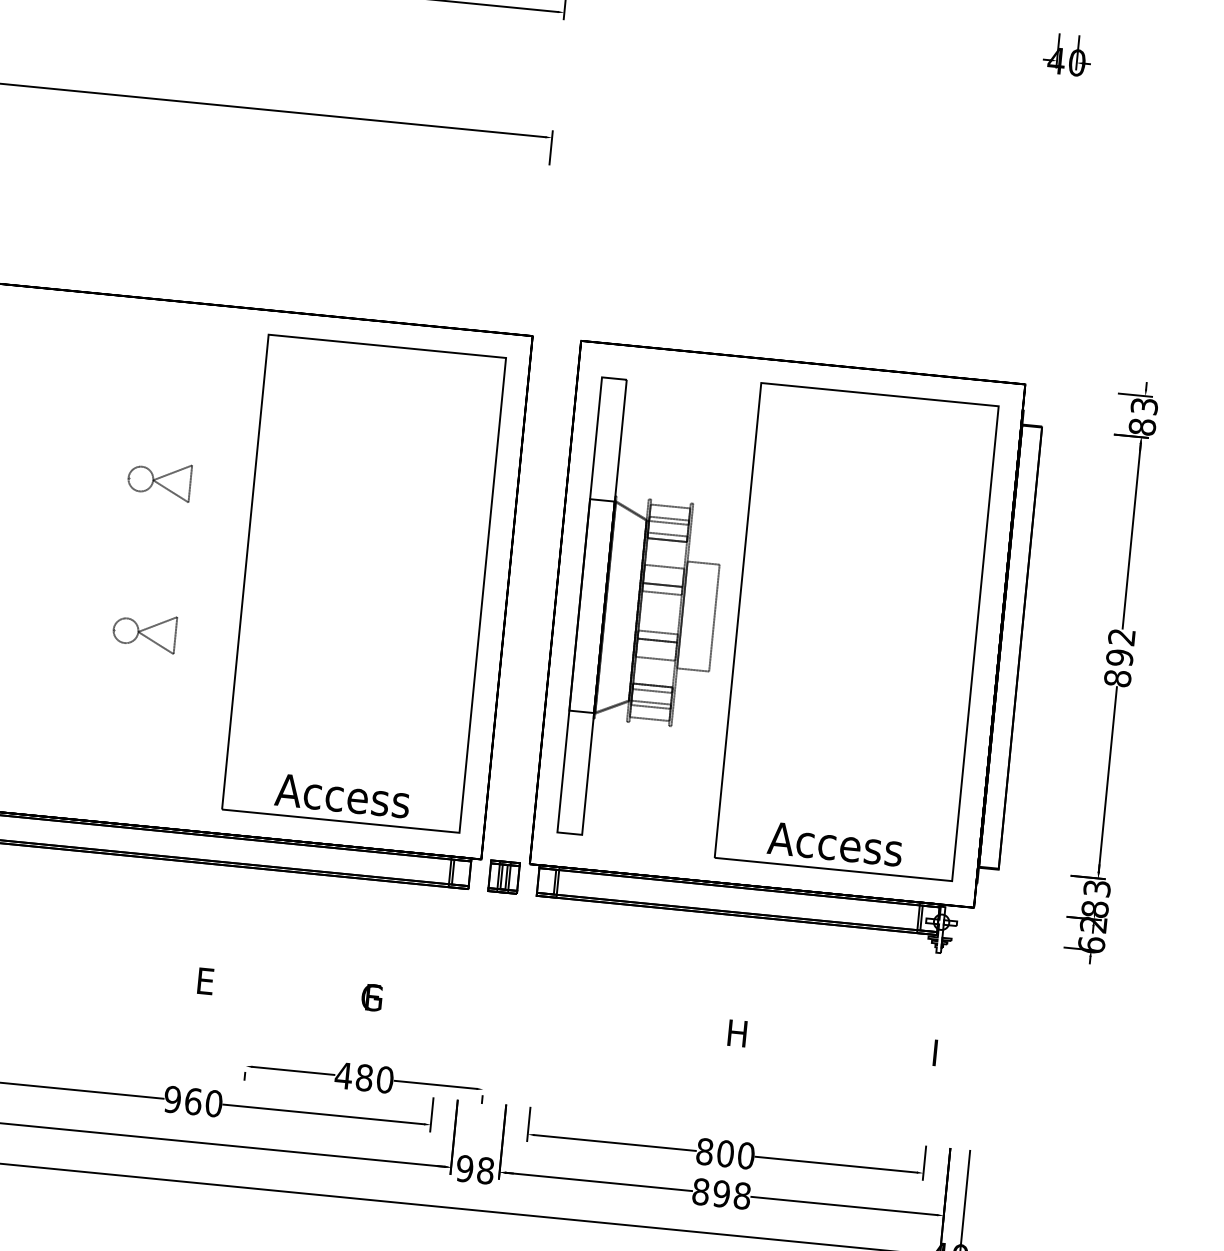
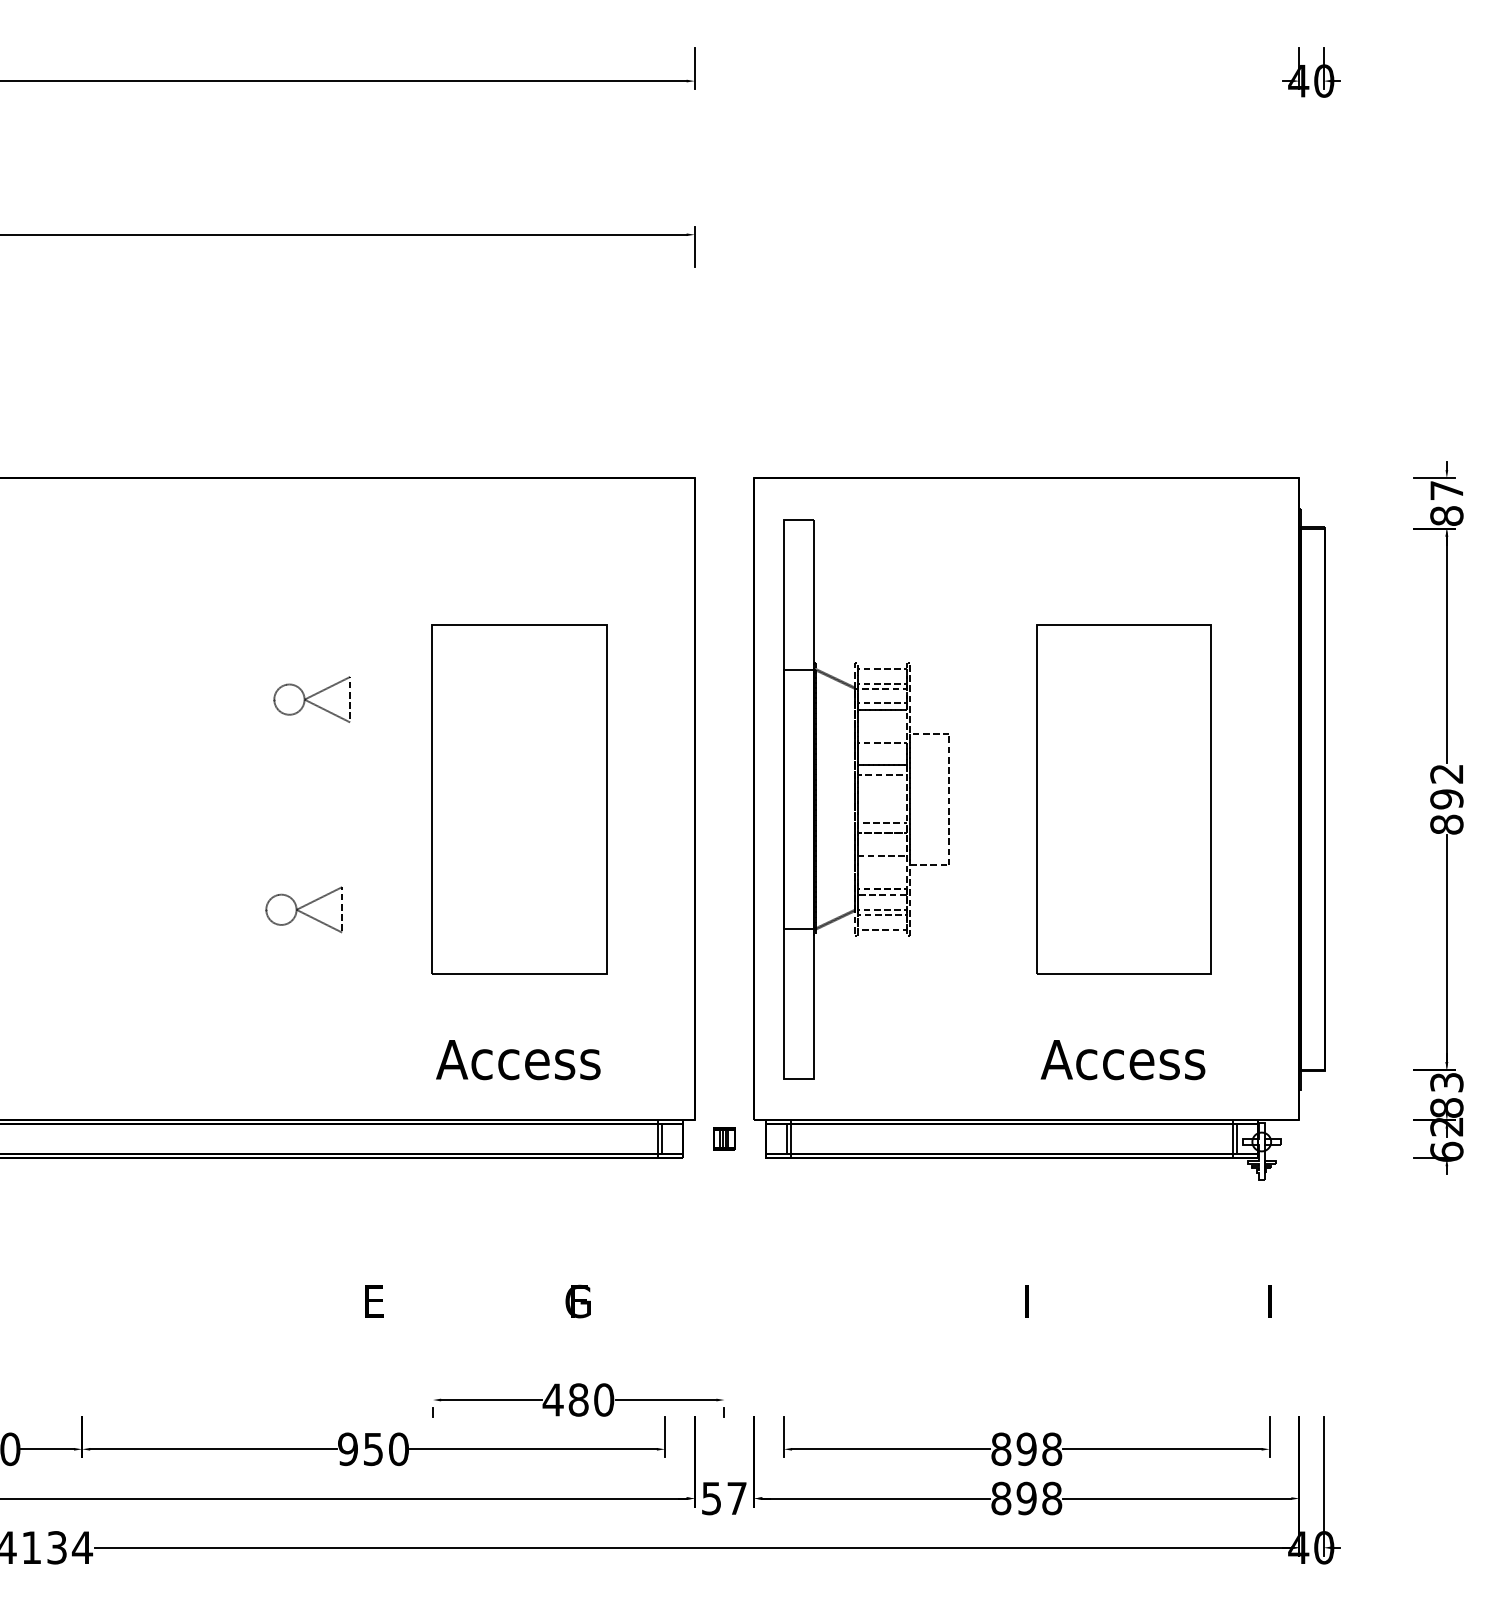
text: (1144, 406) -> (1446, 490), 83 -> 87
part: (158, 480) -> (311, 699), moved
part: (364, 583) -> (519, 799), size x0.6
part: (144, 632) -> (303, 909), moved
part: (856, 632) -> (1123, 799), size x0.6
part: (504, 876) -> (724, 1138), size x0.6
text: (737, 1033) -> (1026, 1301), H -> I
text: (193, 1101) -> (373, 1449), 960 -> 950
text: (735, 1155) -> (1039, 1449), 800 -> 898
text: (475, 1169) -> (724, 1498), 98 -> 57

